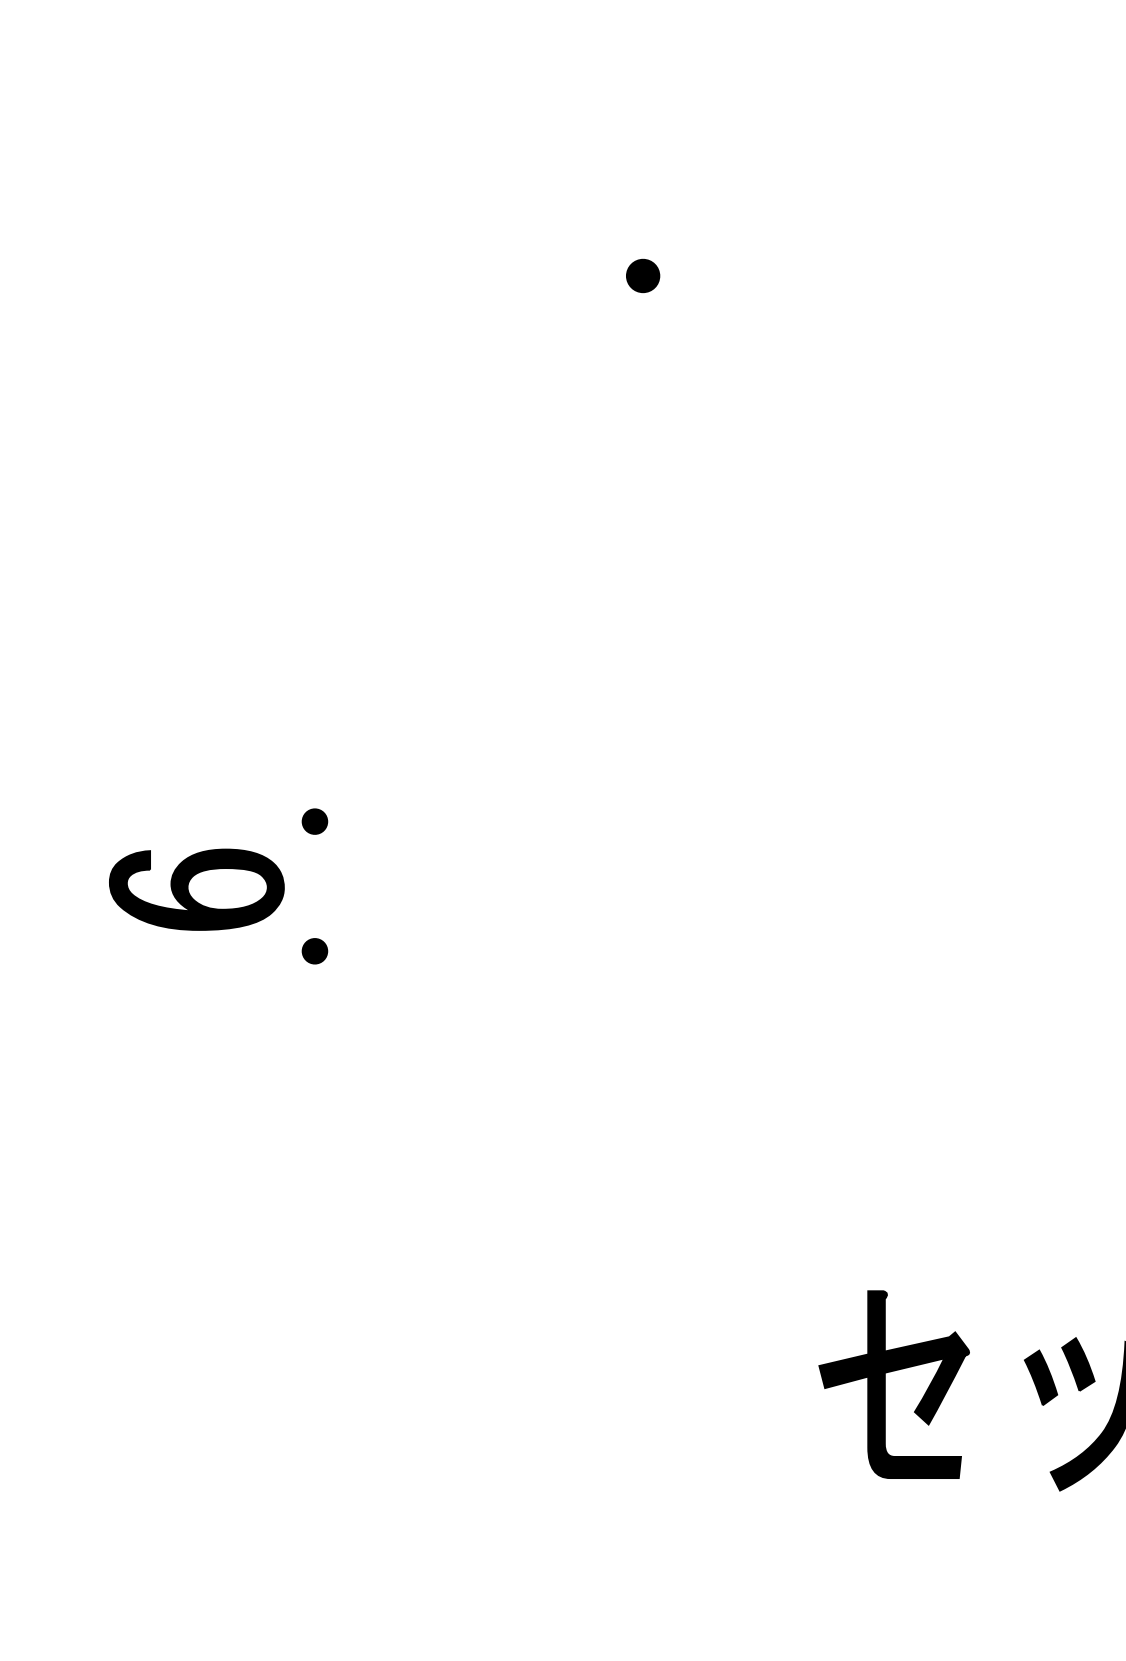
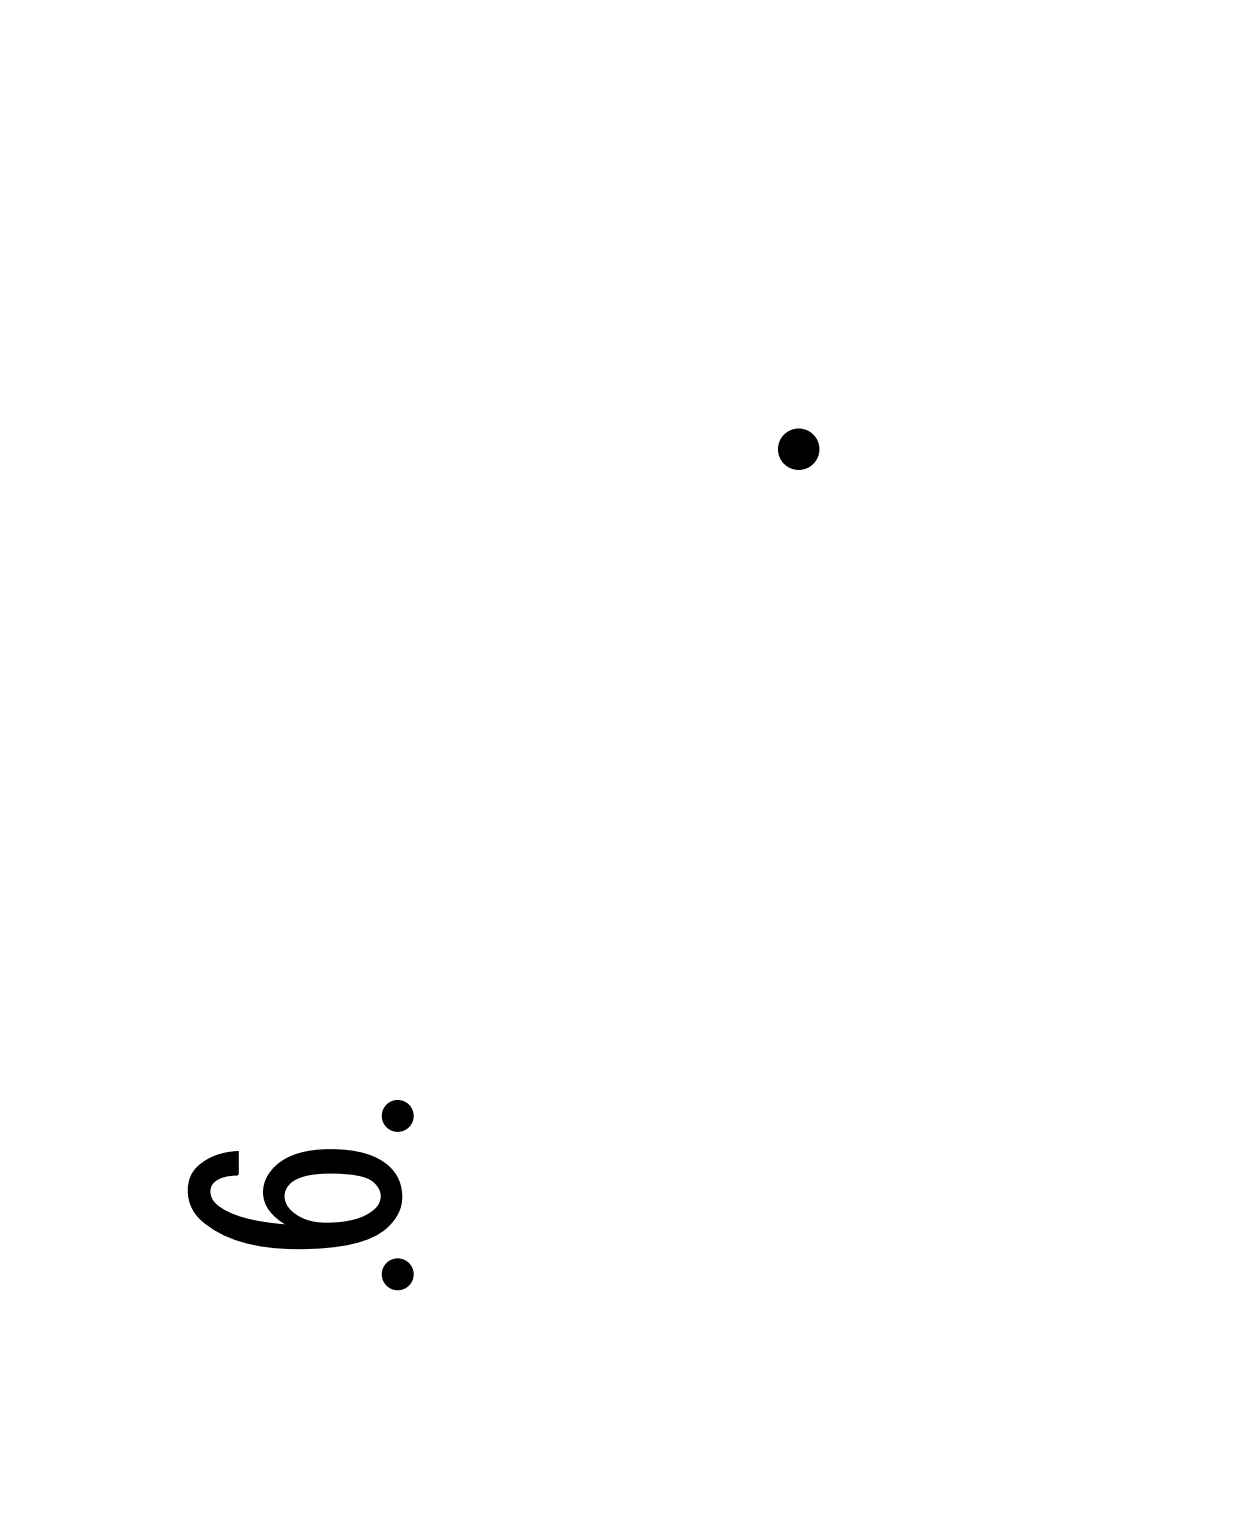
part: (196, 889) -> (294, 1198), moved

